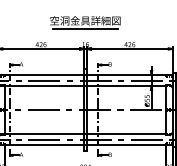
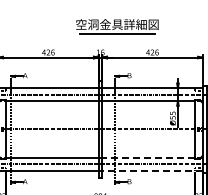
part: (85, 22) -> (117, 26), moved
line: (126, 134) -> (148, 157), solid -> dashed
line: (129, 145) -> (152, 170), solid -> dashed

